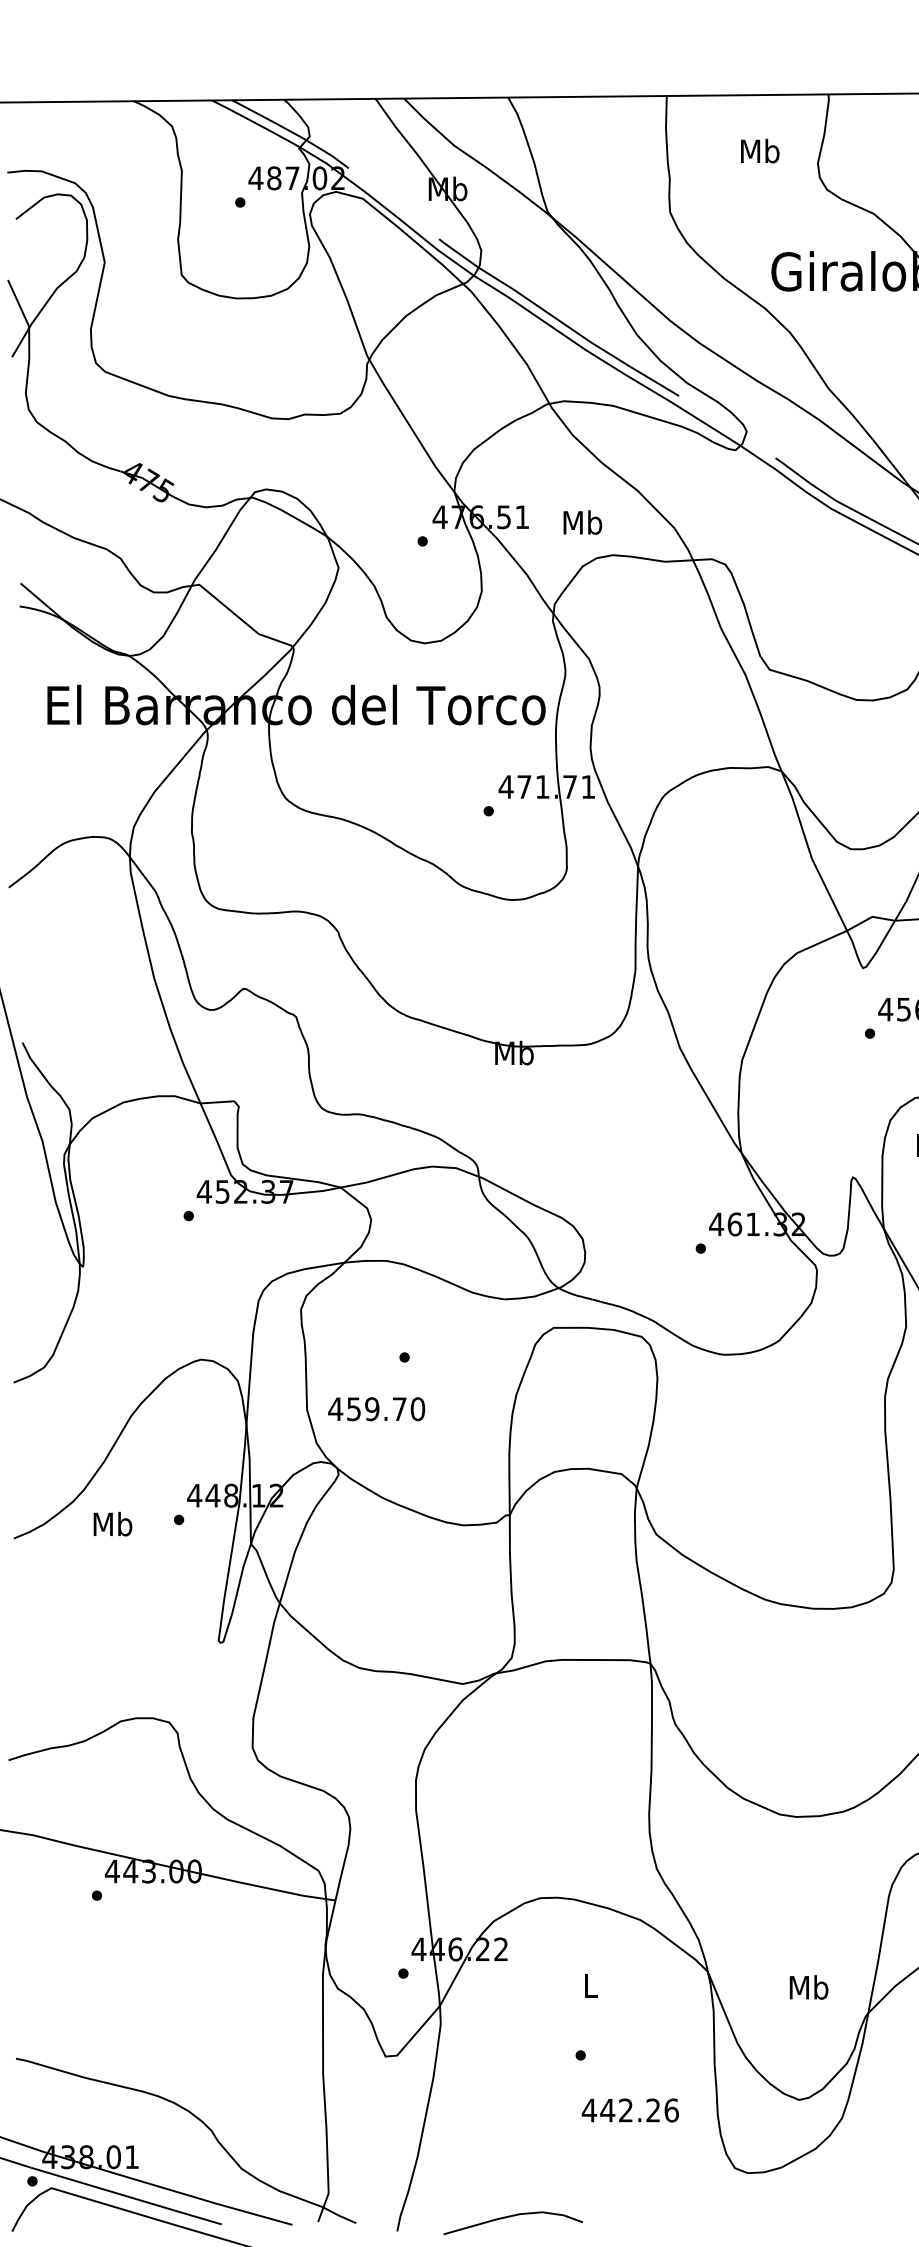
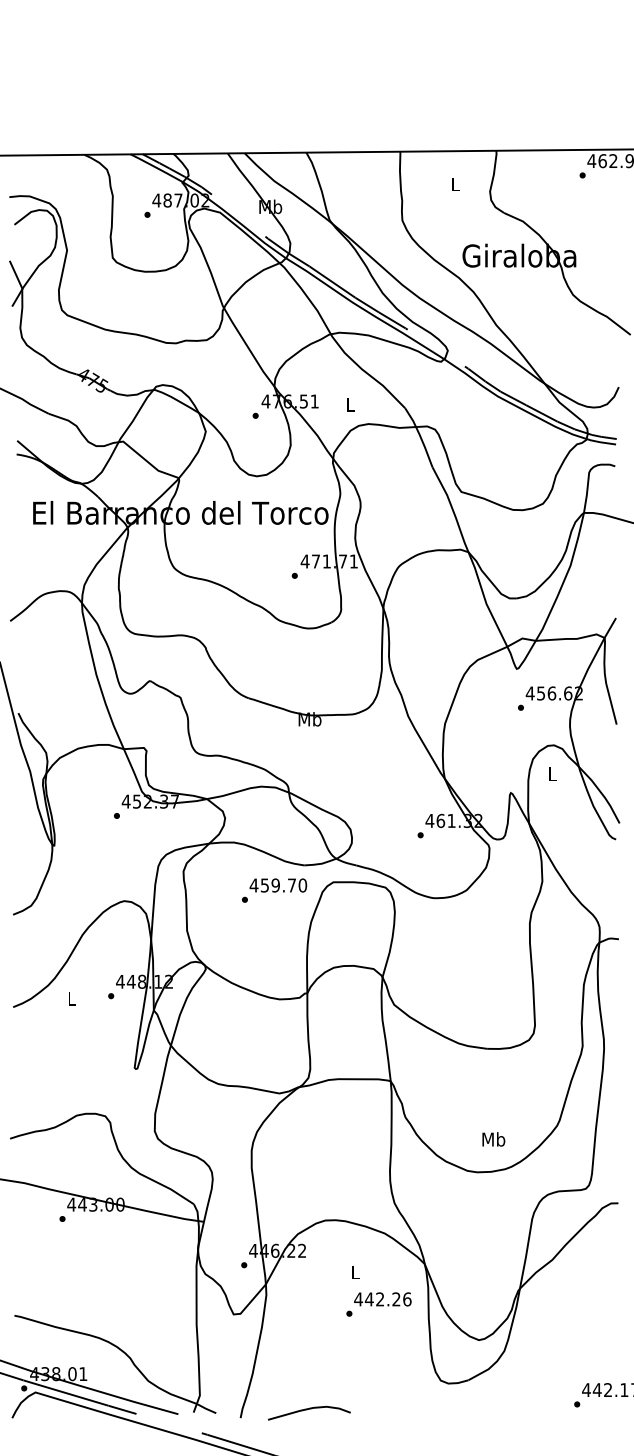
text: (759, 151) -> (455, 184), Mb -> L
text: (582, 522) -> (350, 404), Mb -> L
text: (376, 1409) -> (278, 885), moved
text: (112, 1523) -> (71, 998), Mb -> L
text: (808, 1987) -> (493, 1139), moved
text: (629, 2110) -> (382, 1299), moved

